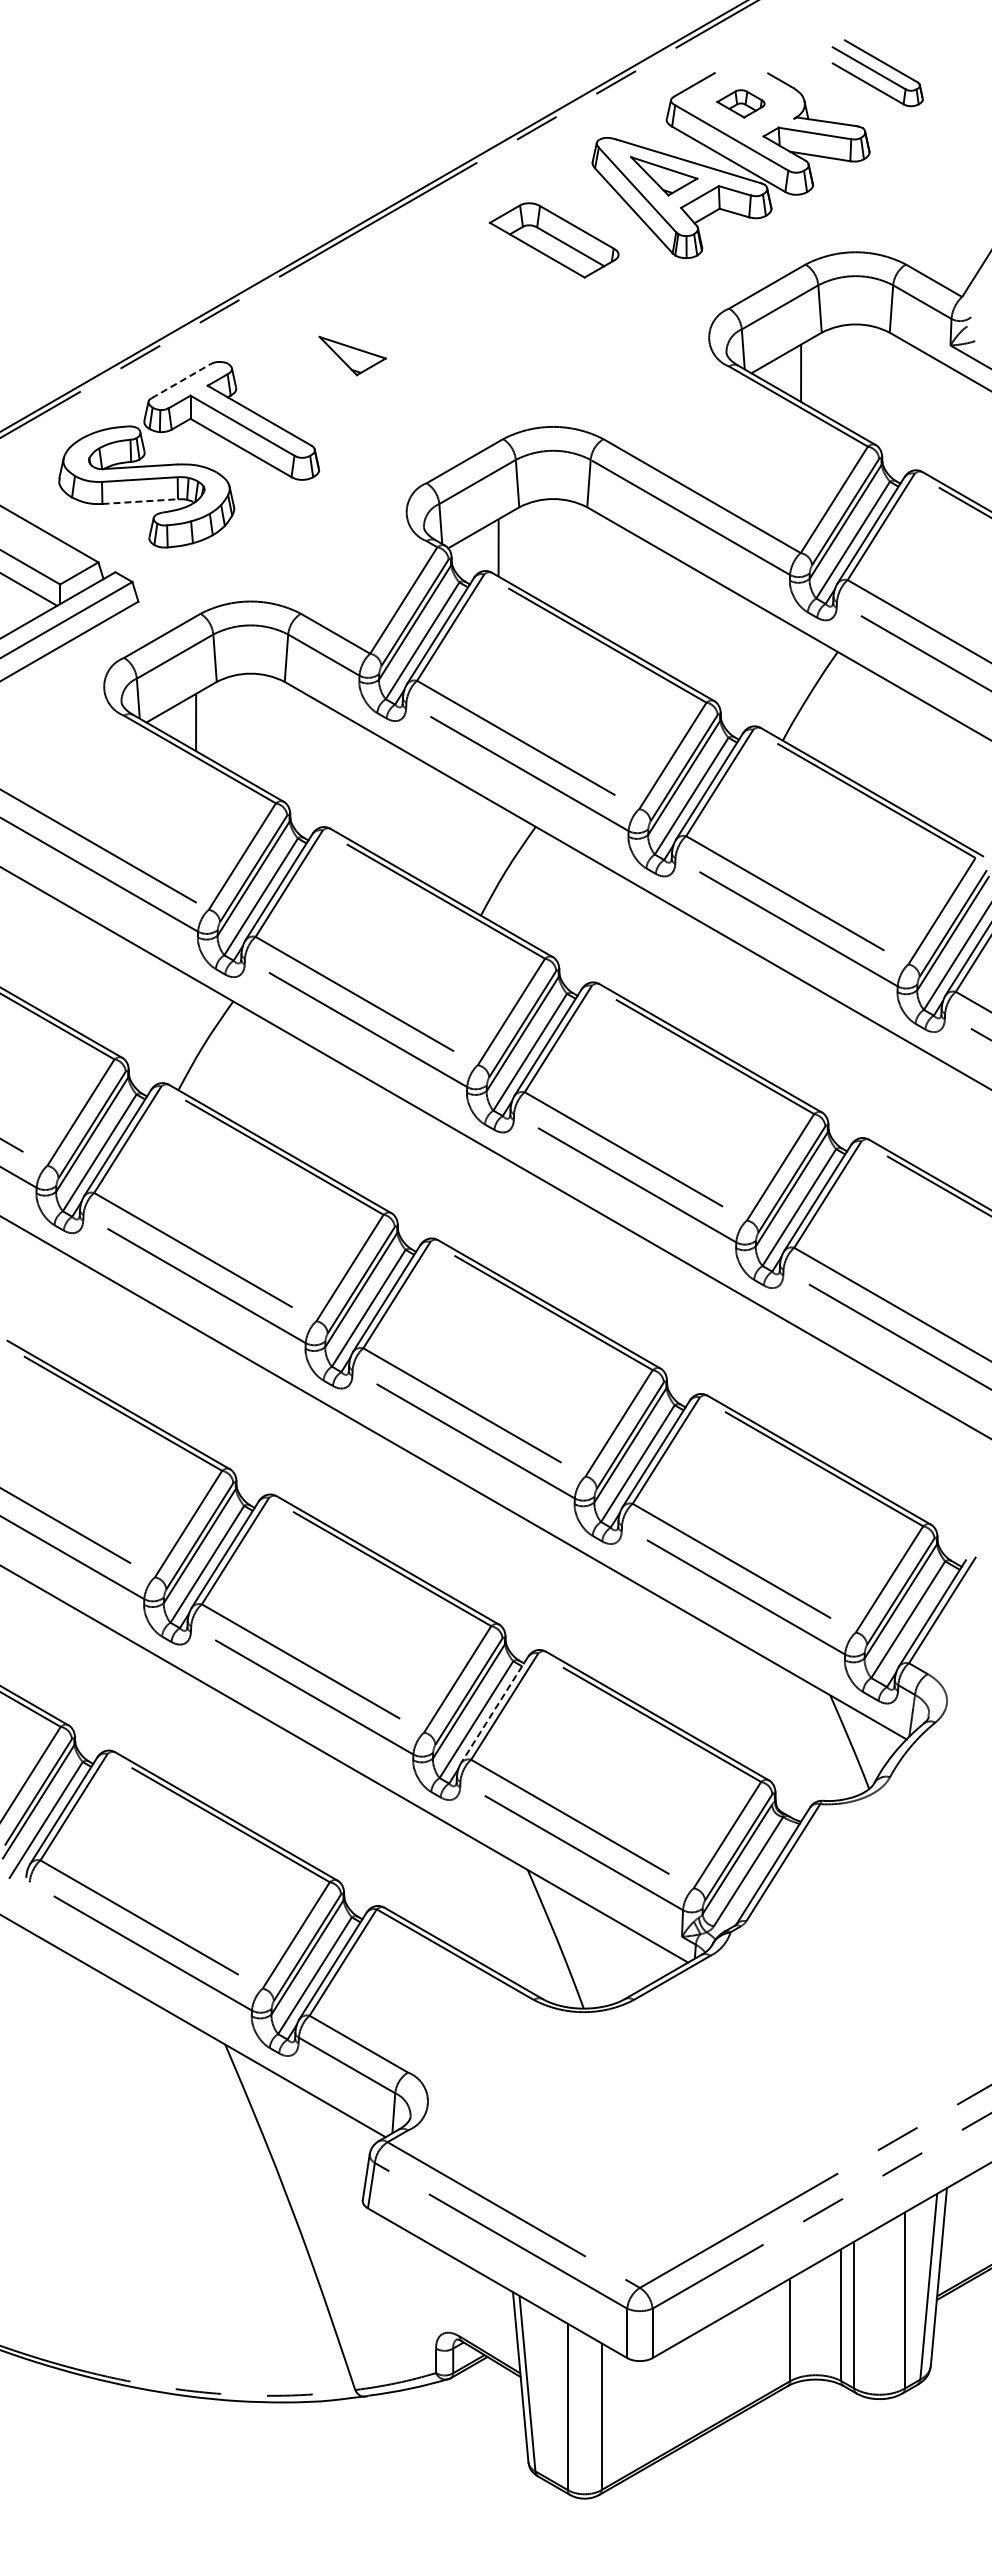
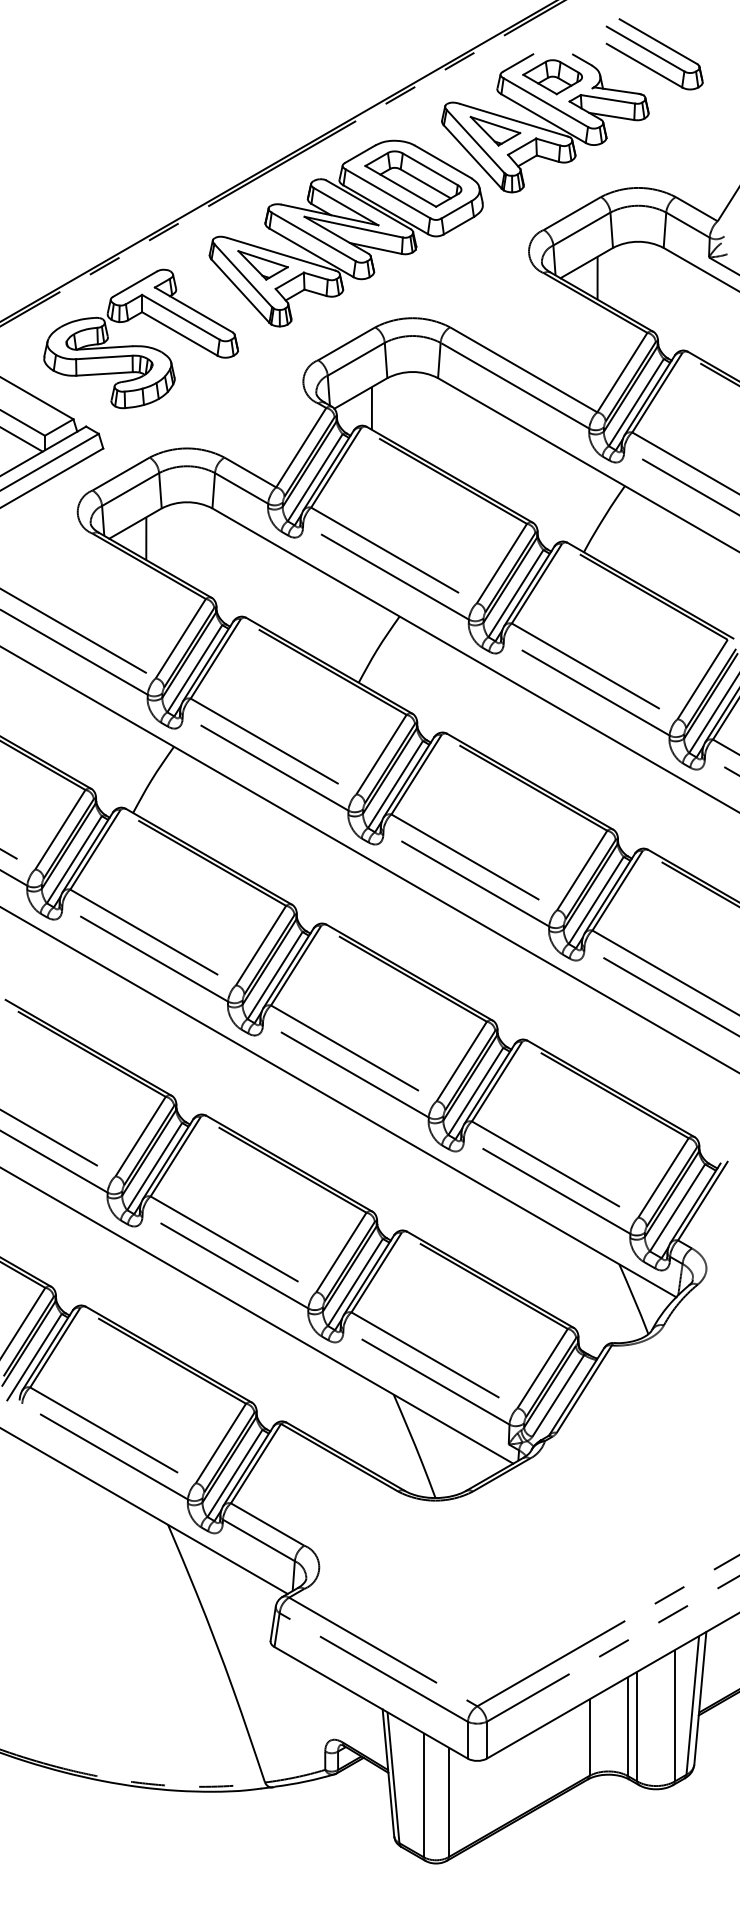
part: (877, 73) -> (654, 54), size x1.43
part: (740, 103) -> (552, 76), size x1.67
part: (464, 313) -> (346, 233), added
line: (181, 381) -> (135, 284), dashed -> solid
line: (140, 501) -> (104, 373), dashed -> solid
line: (494, 1709) -> (368, 1274), dashed -> solid

